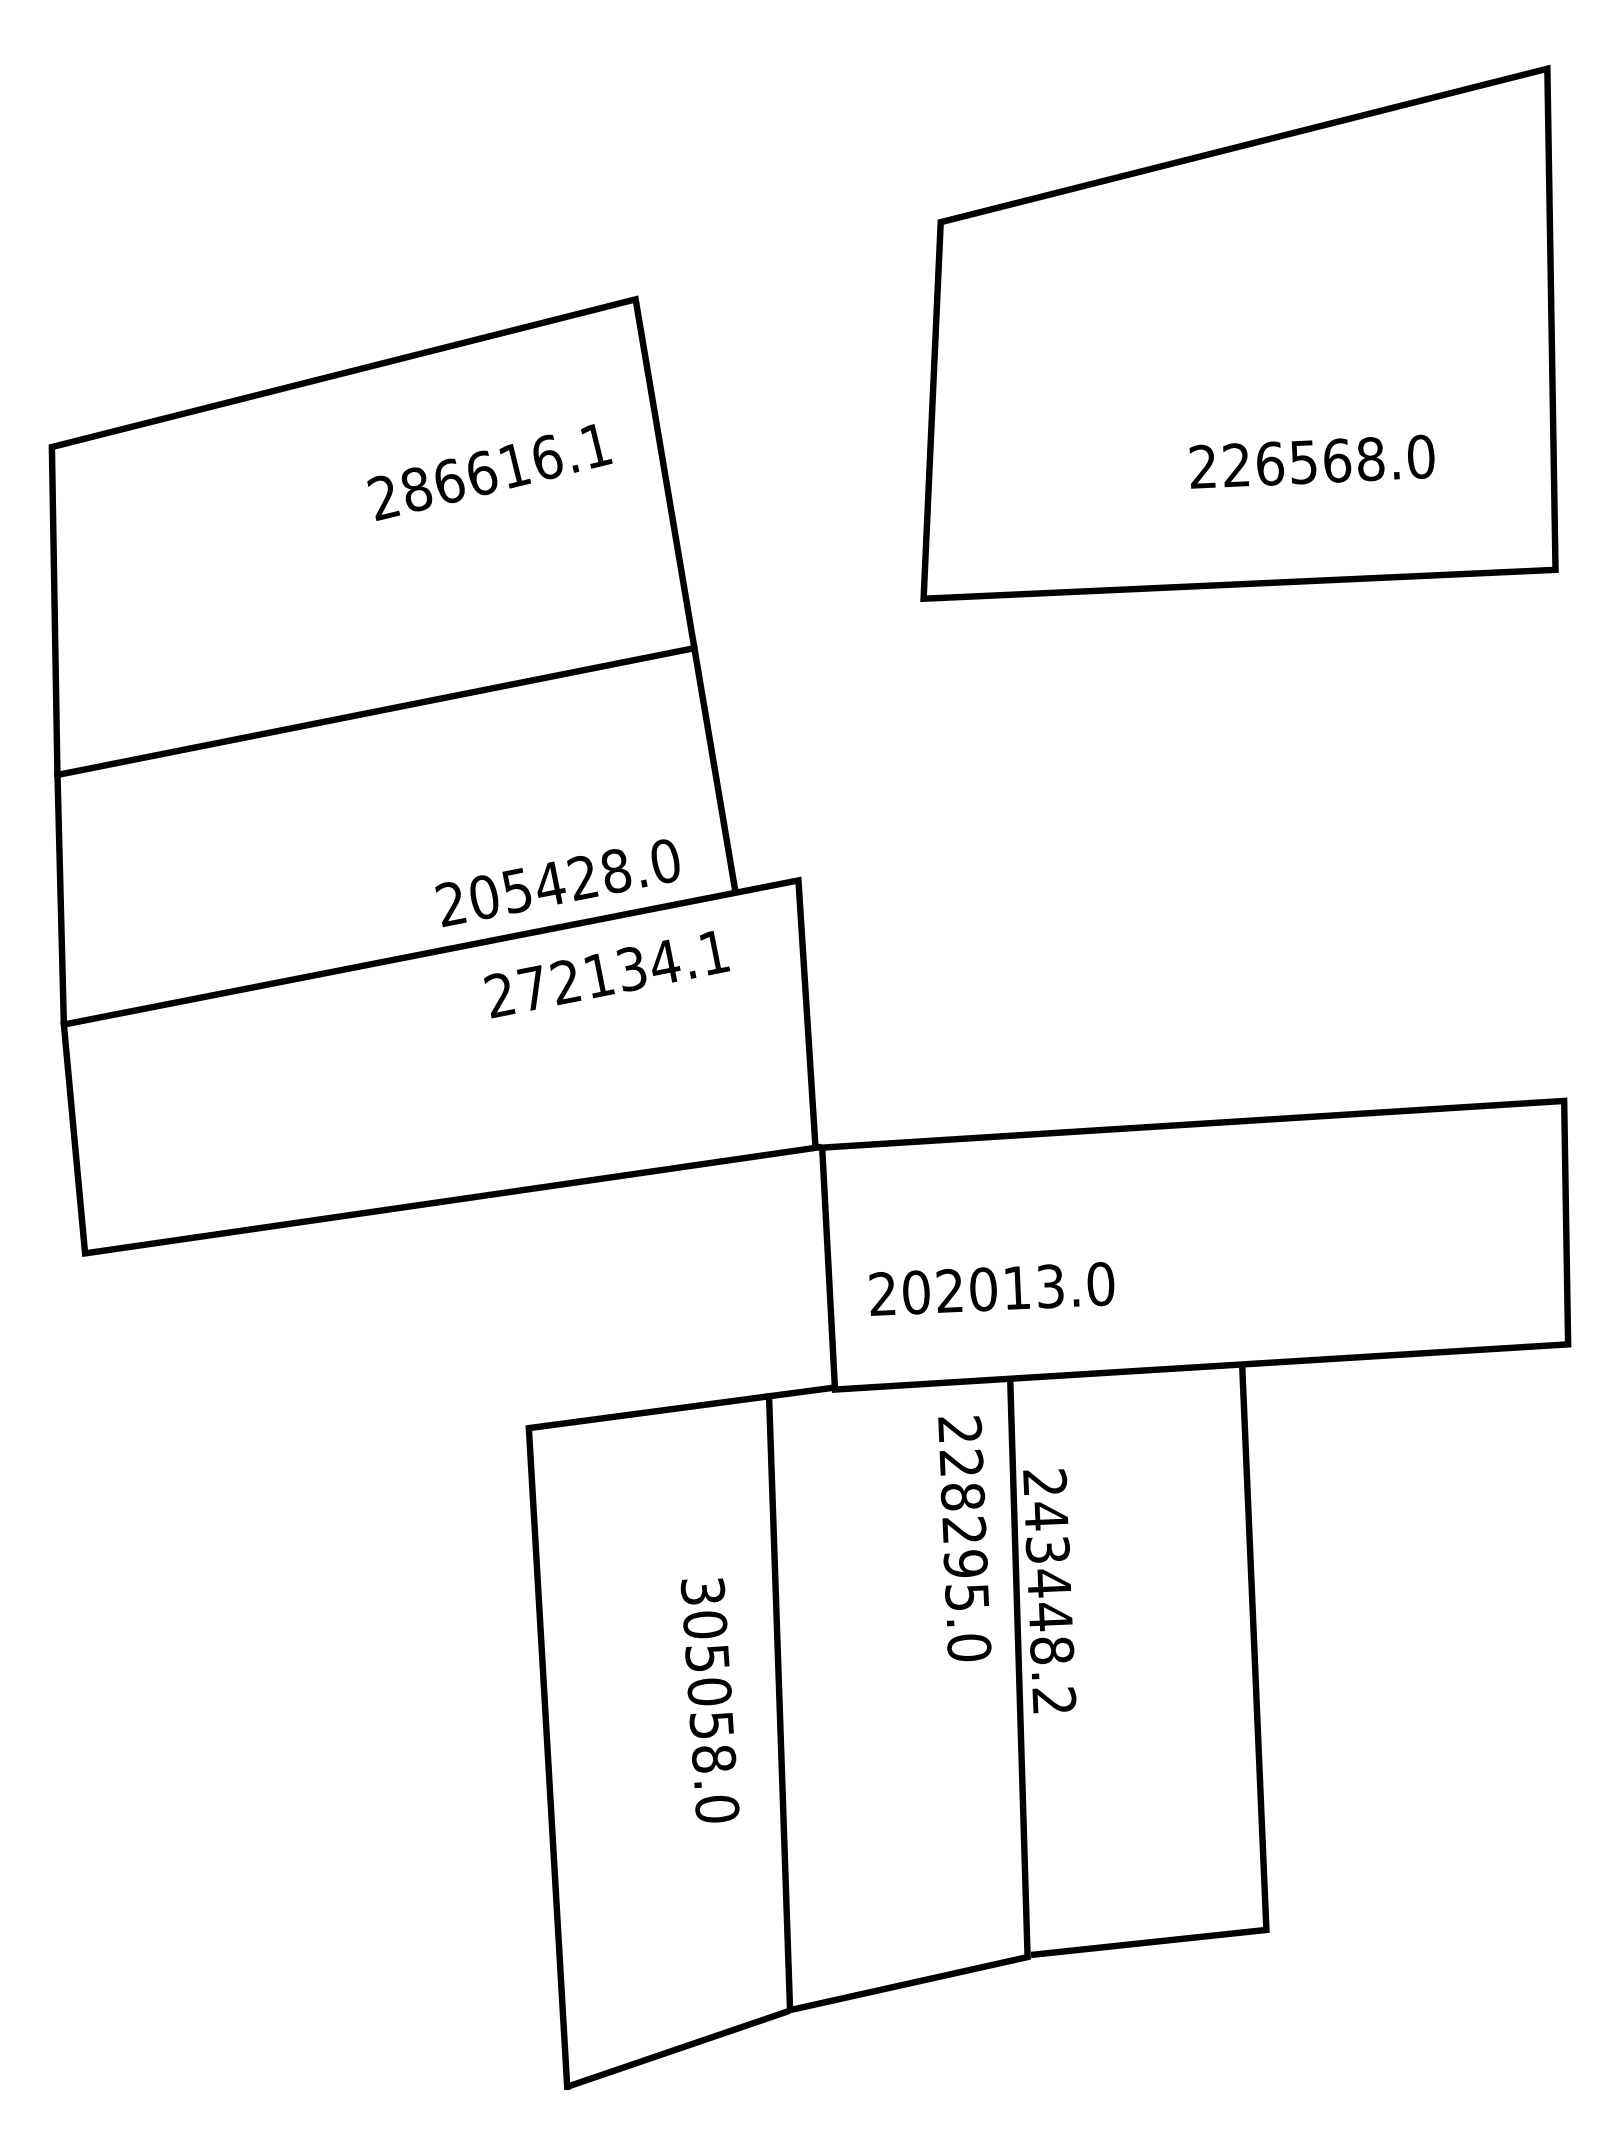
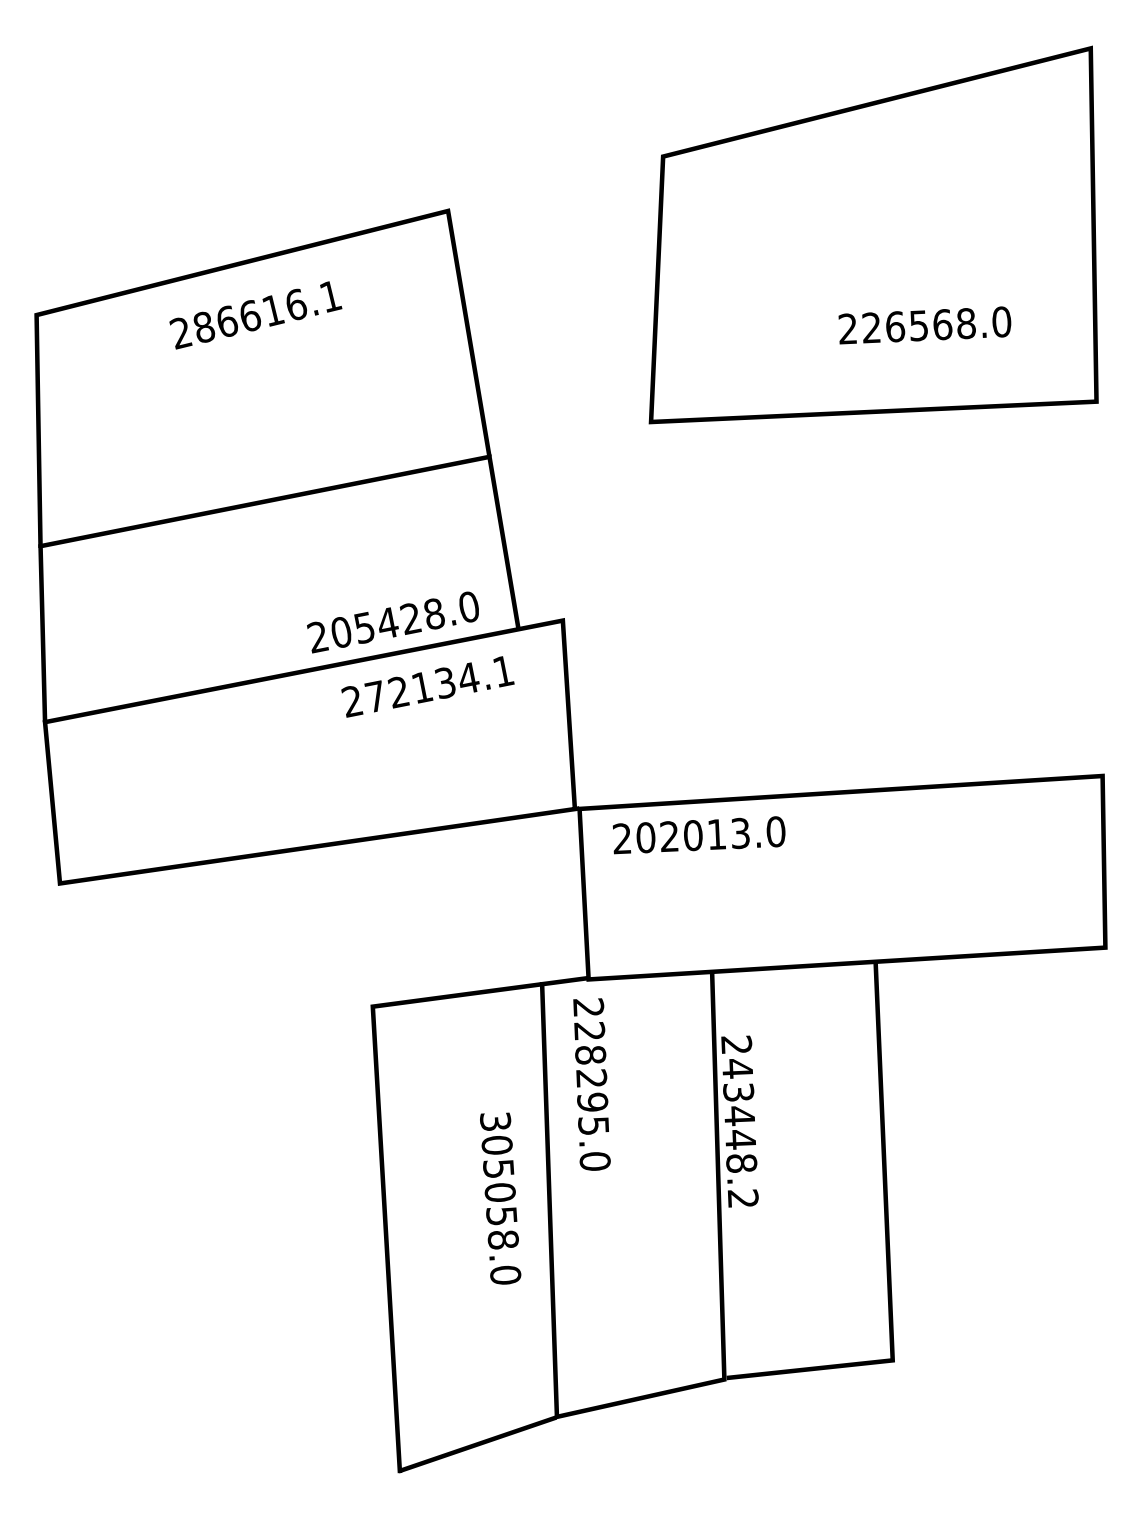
text: (489, 472) -> (255, 315), moved
text: (991, 1288) -> (698, 834), moved
text: (964, 1538) -> (591, 1084), moved

